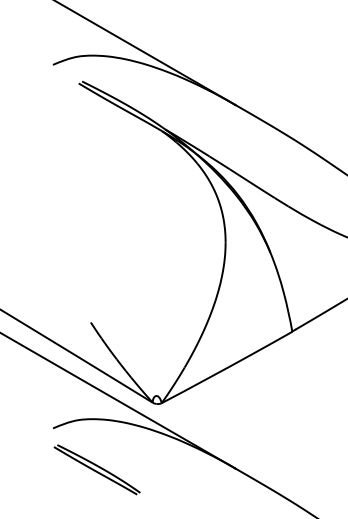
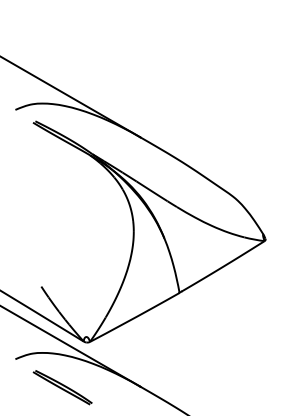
part: (96, 469) -> (62, 387), moved

